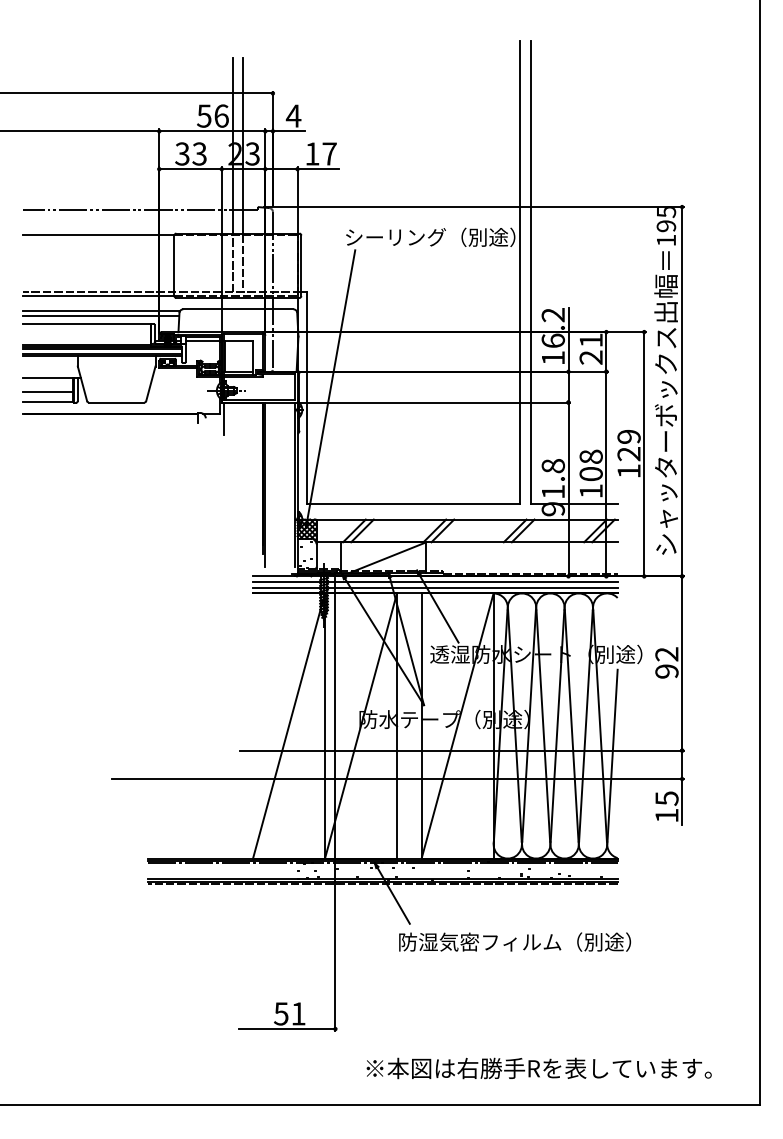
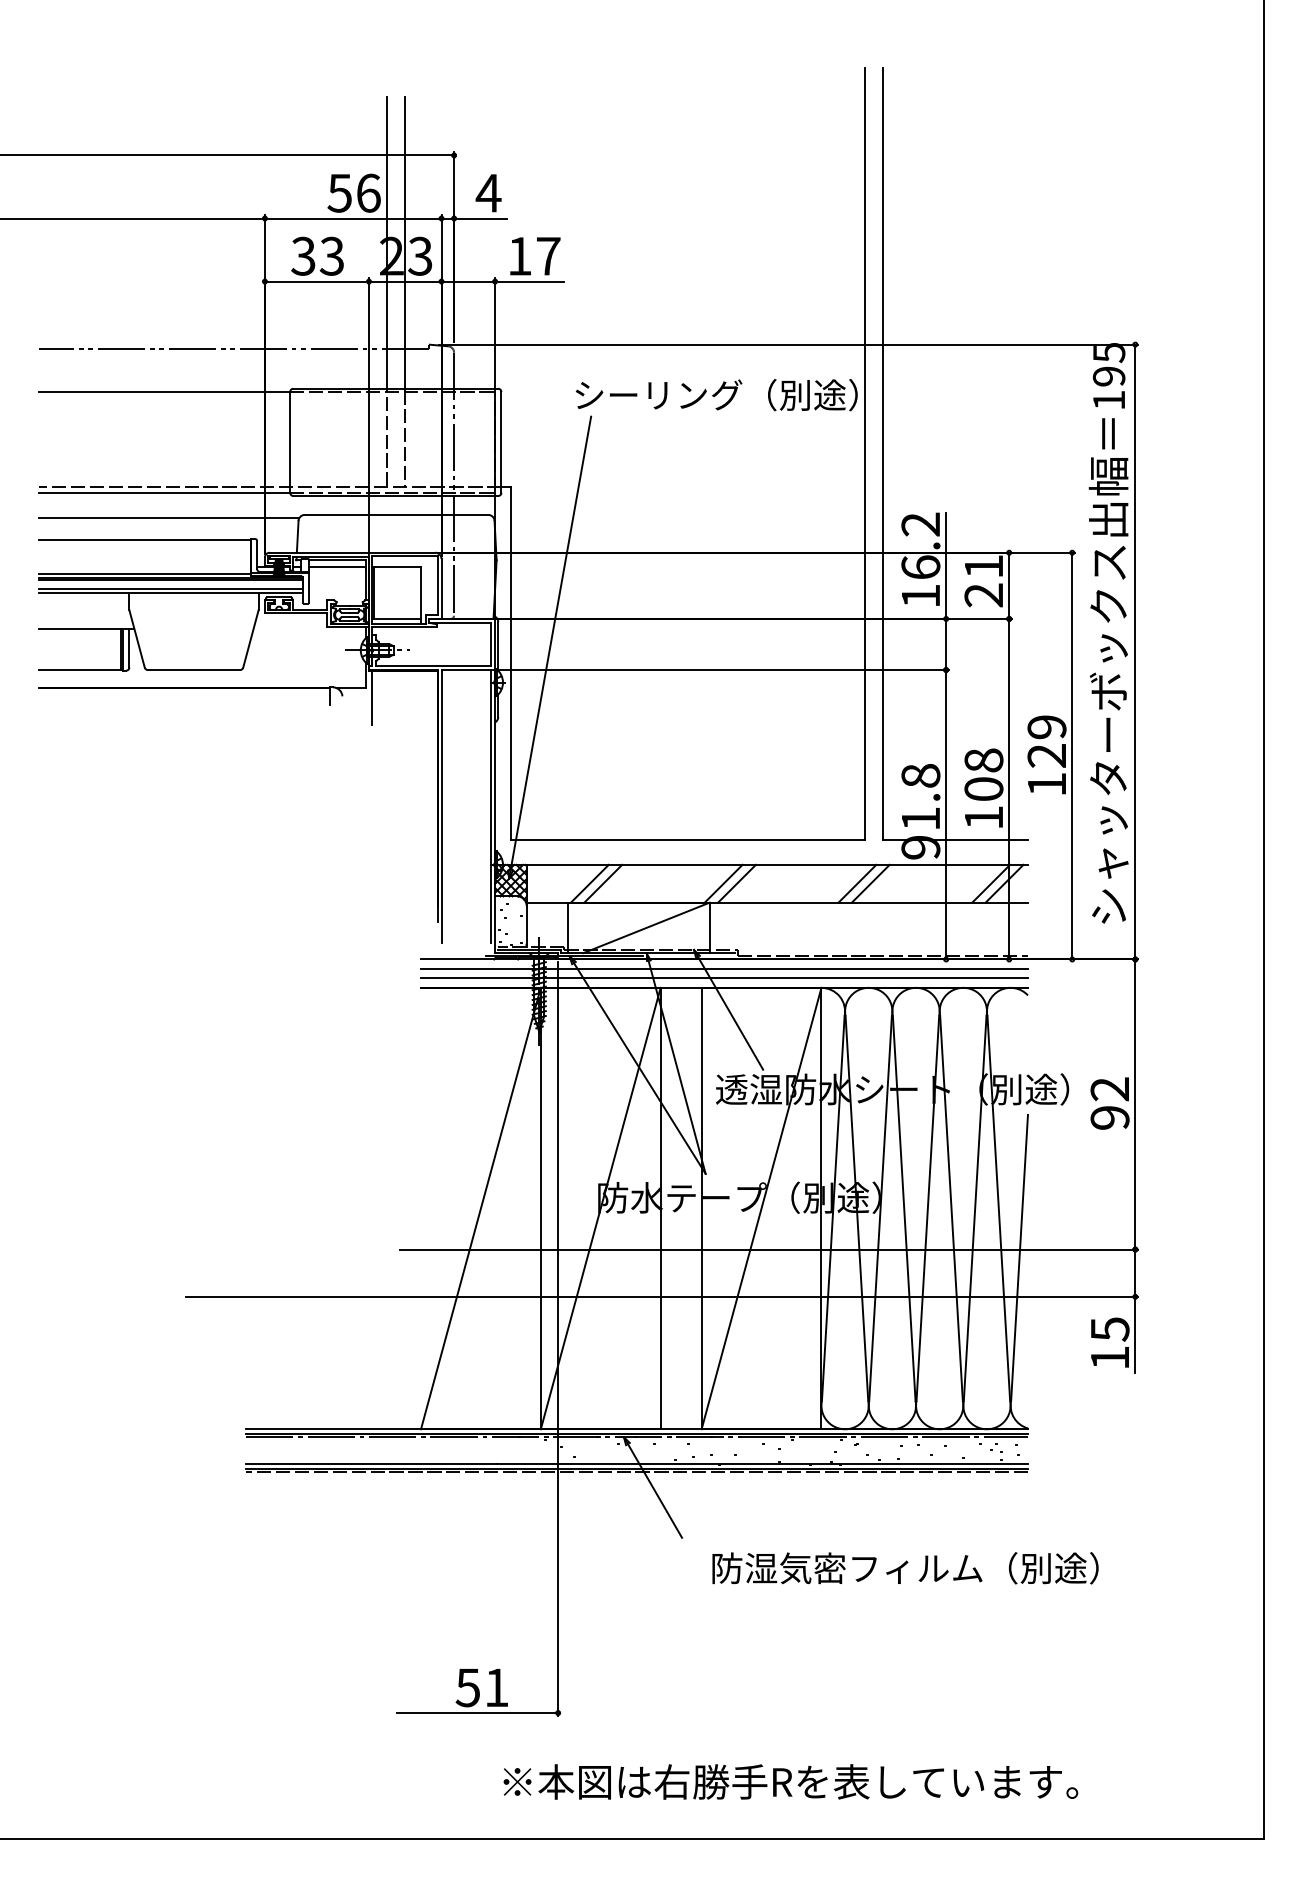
line: (101, 315) -> (168, 525), removed
line: (48, 392) -> (80, 653), removed
text: (514, 941) -> (904, 1567), moved
text: (538, 1068) -> (789, 1782), moved

